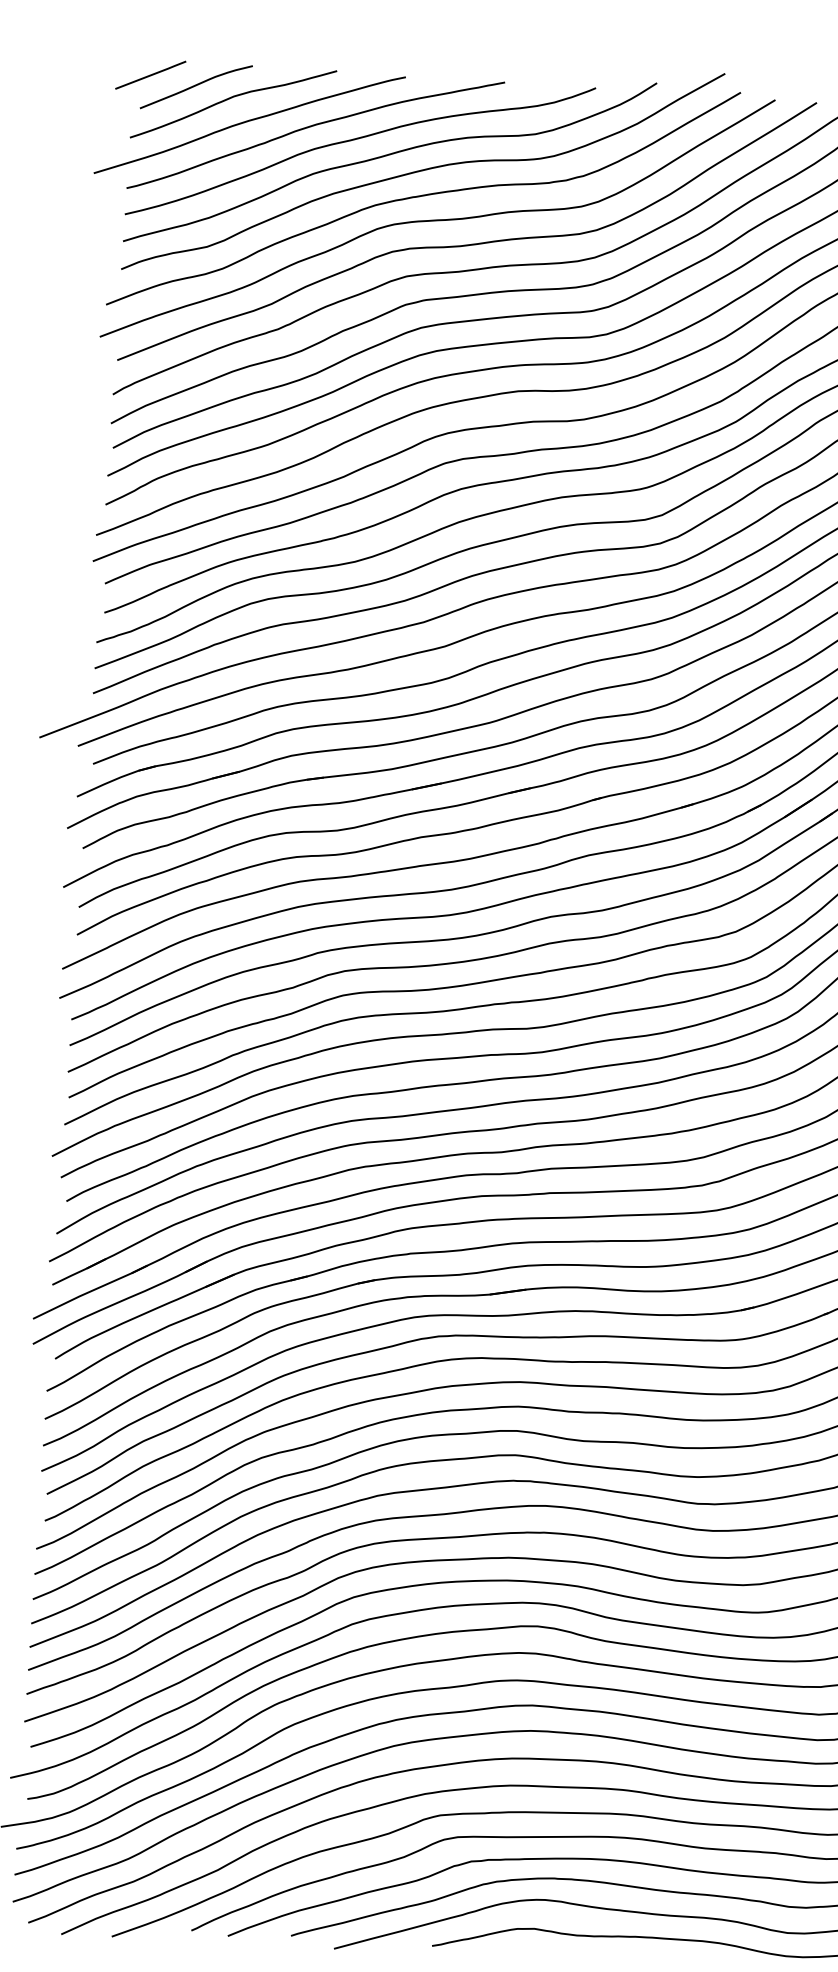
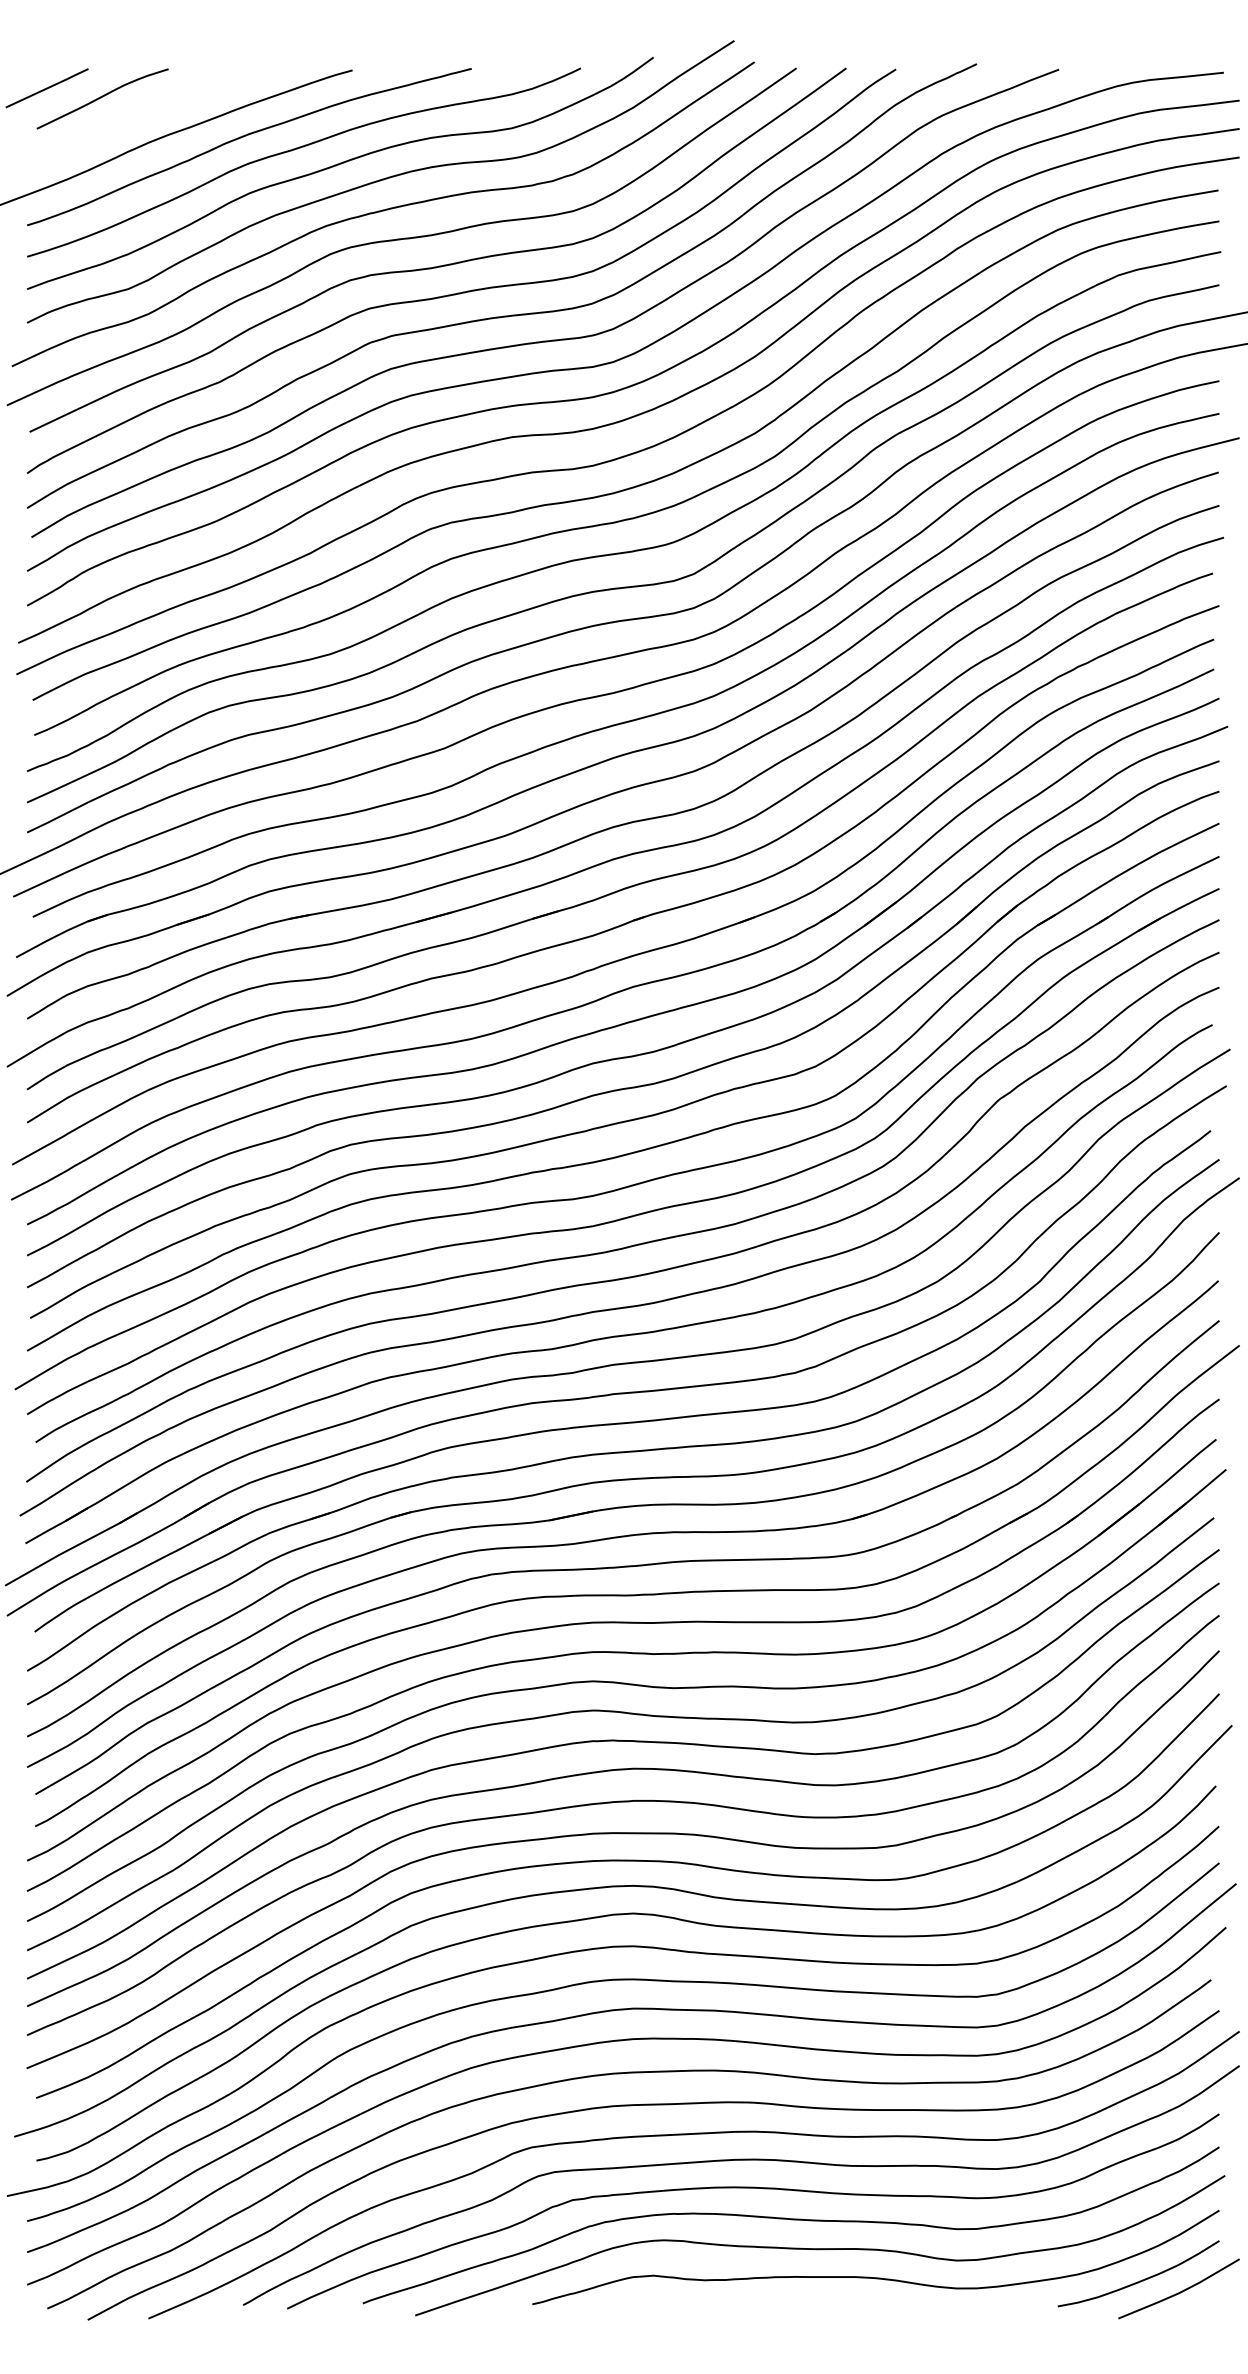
curve: (230, 99) -> (144, 110), removed

